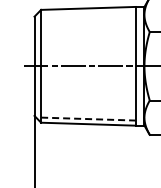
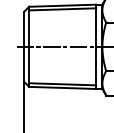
line: (88, 13) -> (62, 9), added
line: (88, 119) -> (62, 84), dashed -> solid

